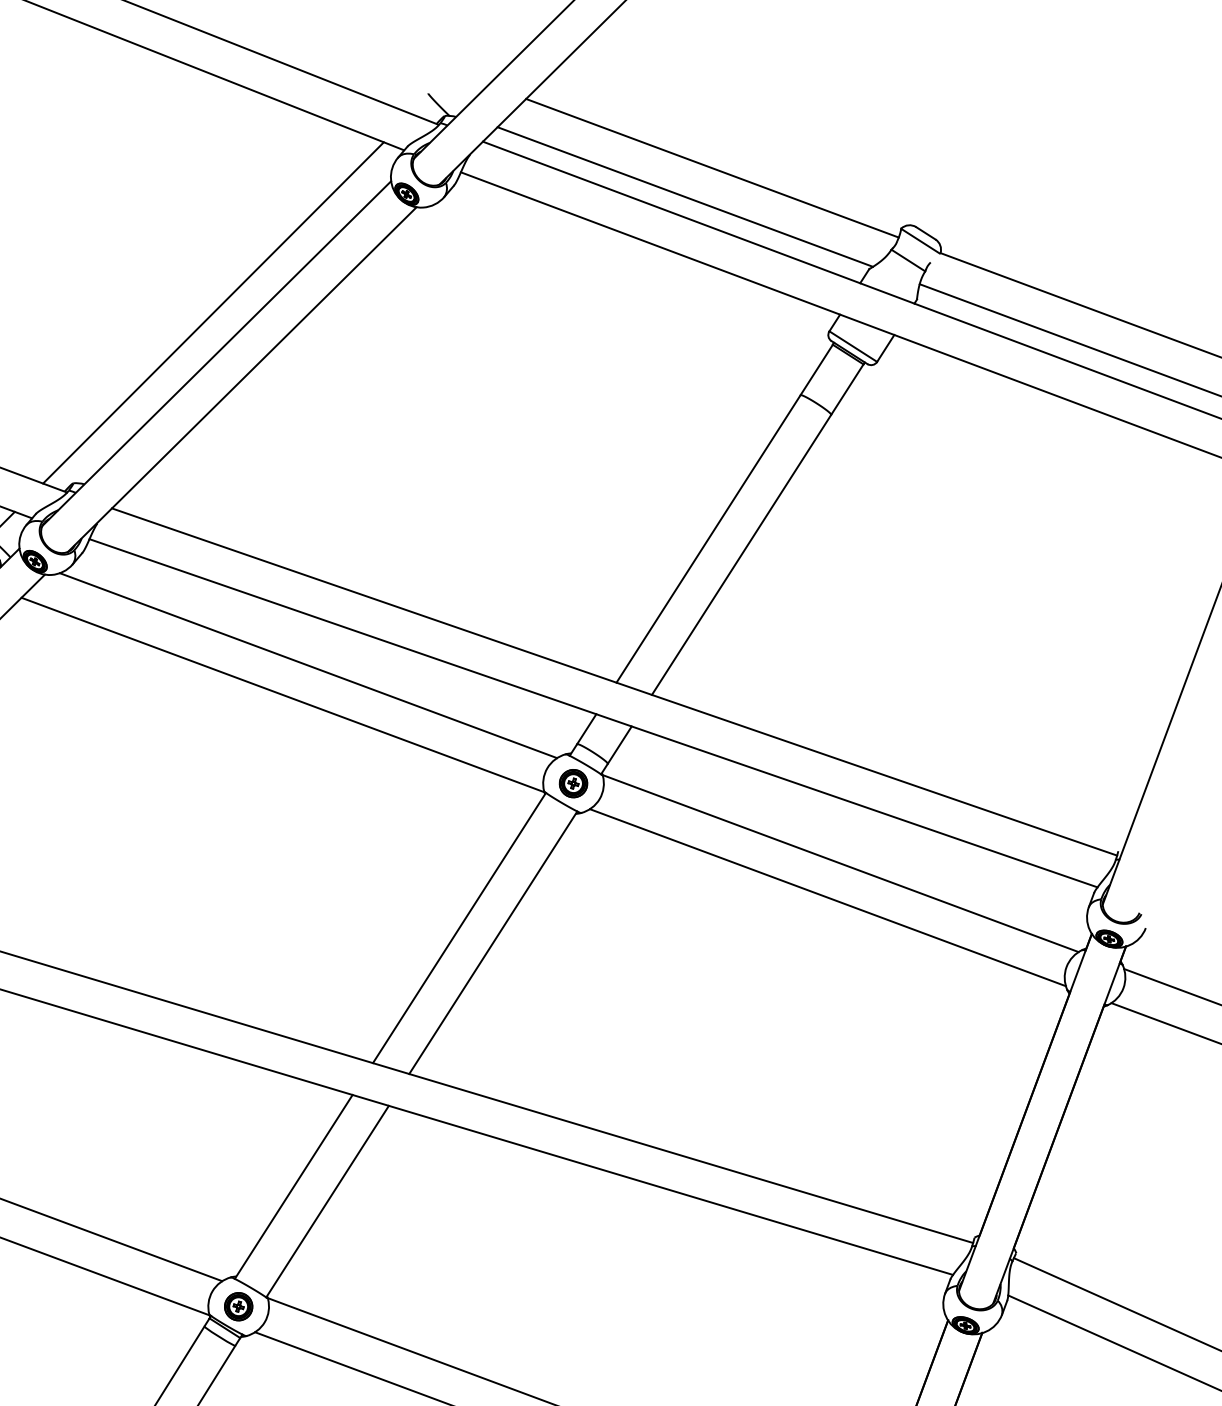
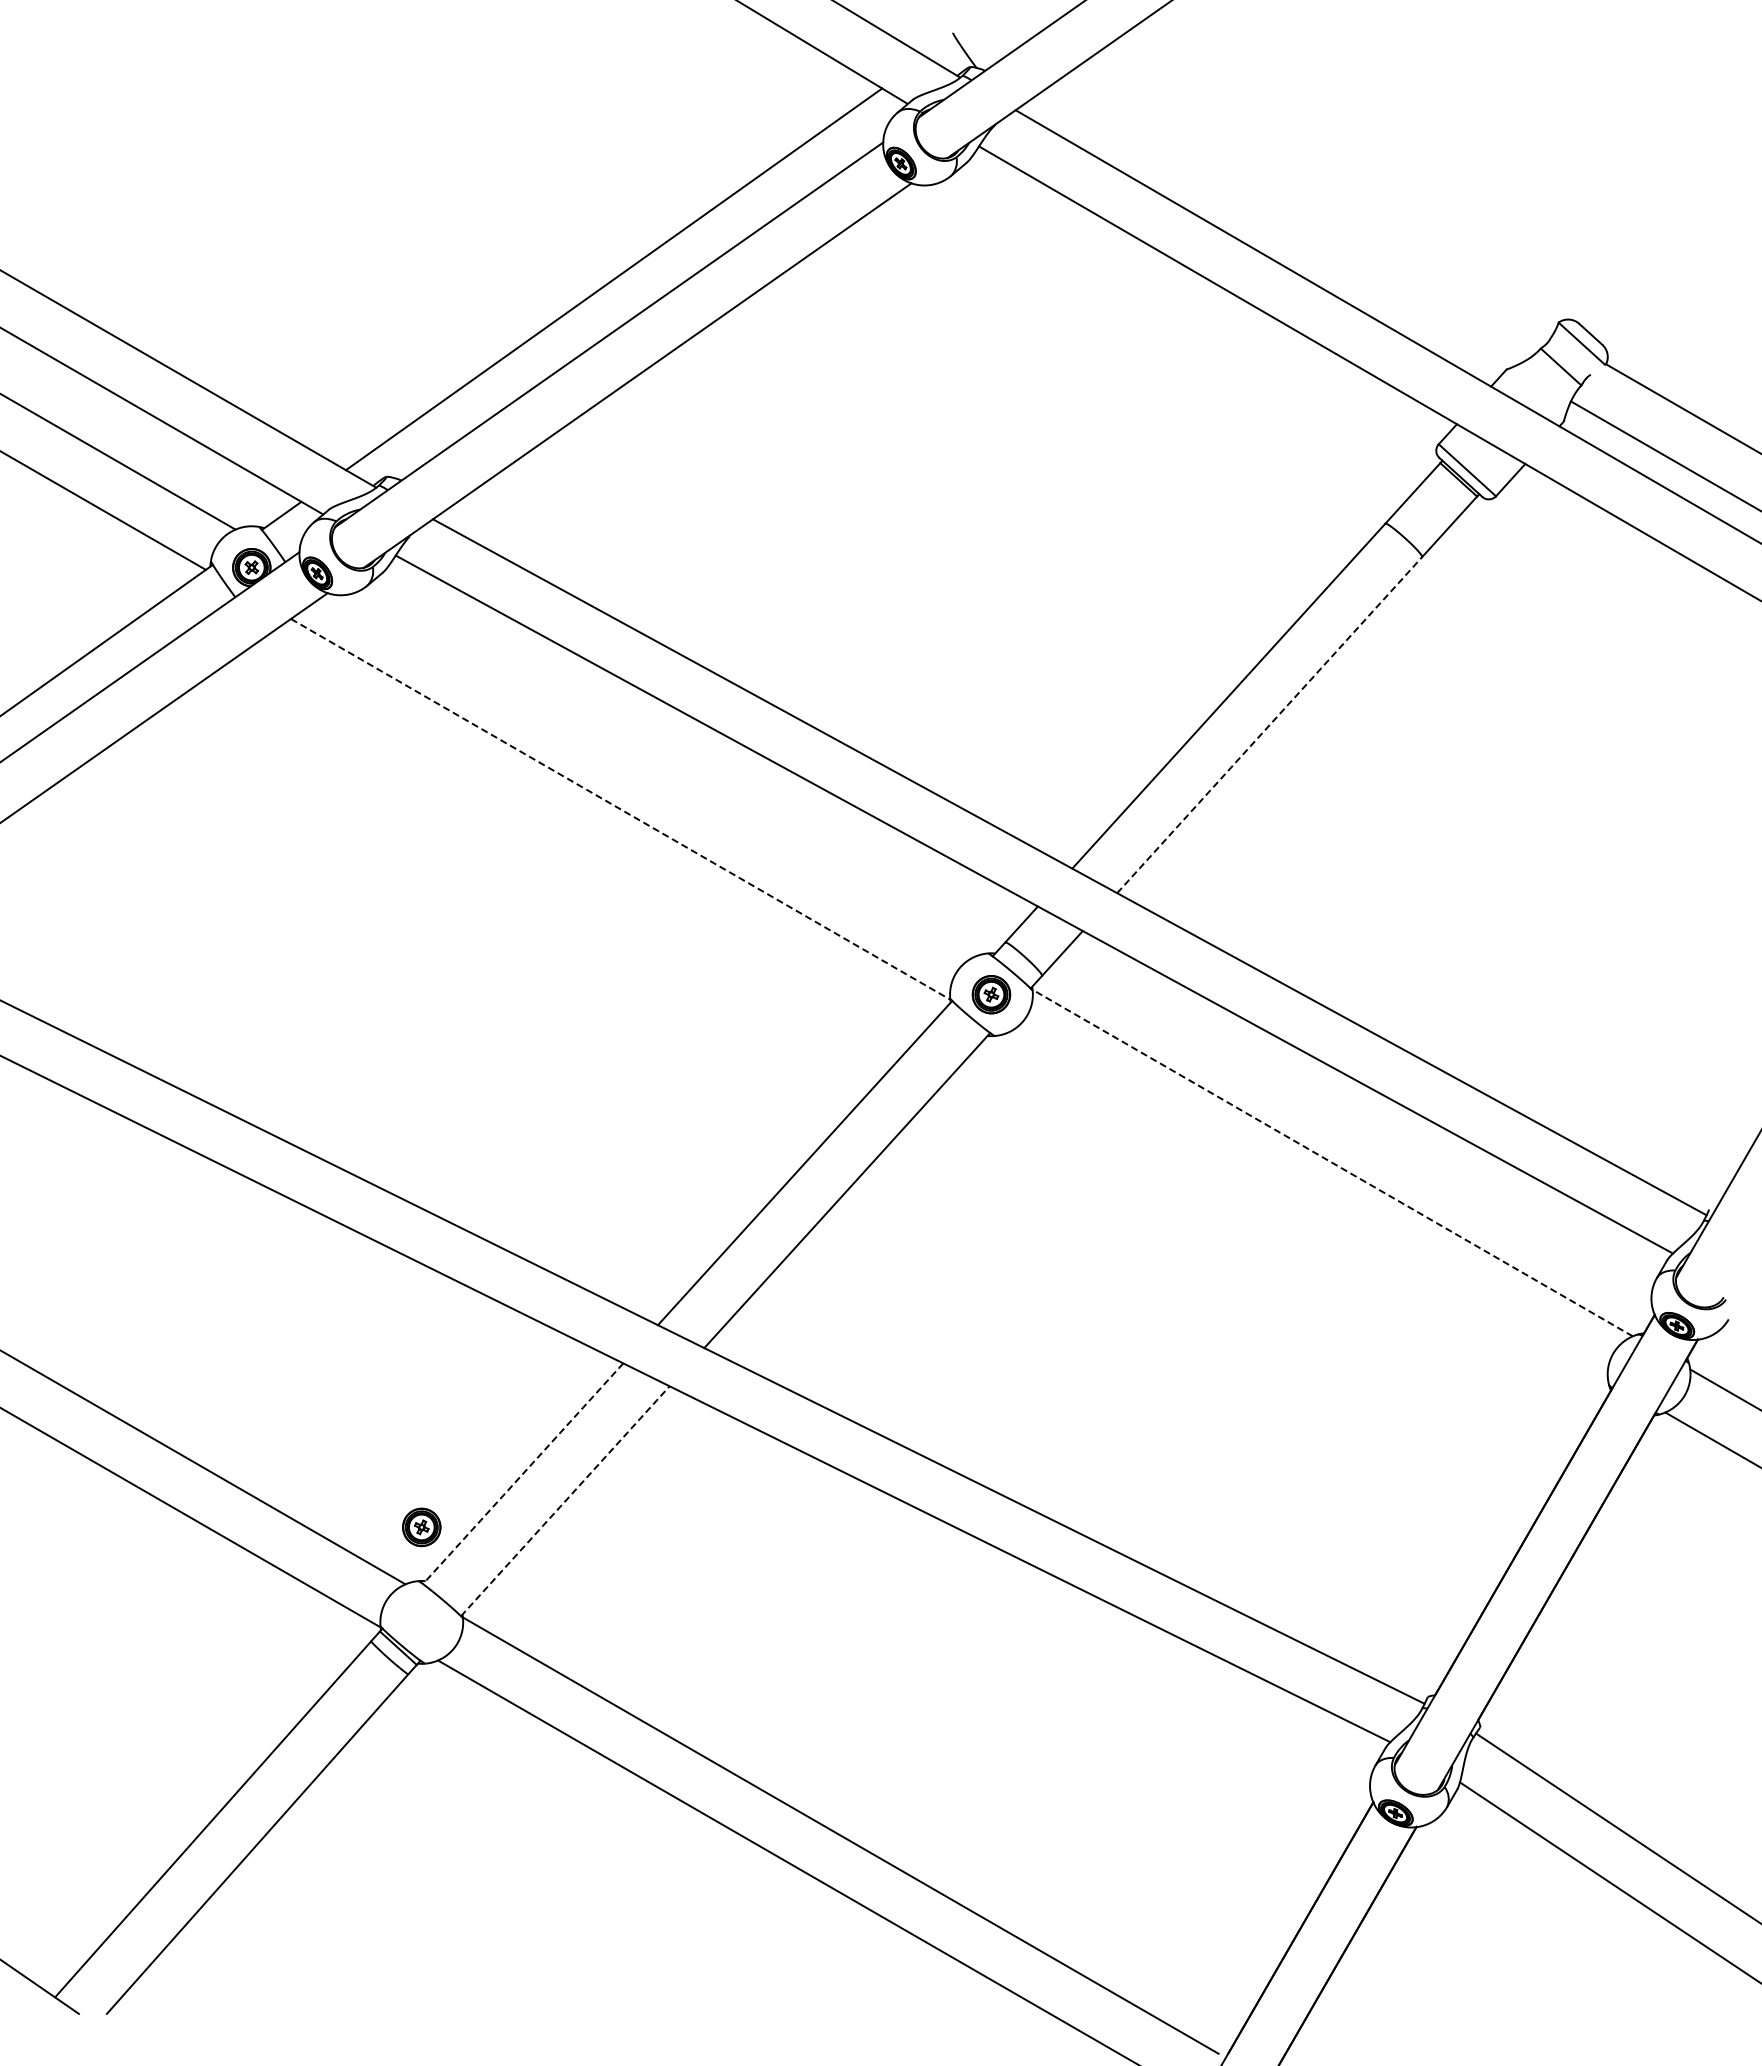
line: (712, 167) -> (1318, 197), removed
line: (685, 196) -> (1275, 230), removed
line: (741, 555) -> (1269, 725), solid -> dashed
line: (308, 665) -> (661, 775), removed
line: (282, 695) -> (620, 809), solid -> dashed
line: (840, 863) -> (1332, 1163), solid -> dashed
line: (827, 897) -> (1307, 1205), removed
line: (293, 1187) -> (522, 1474), solid -> dashed
line: (327, 1201) -> (565, 1500), solid -> dashed
part: (238, 1306) -> (421, 1527), moved

